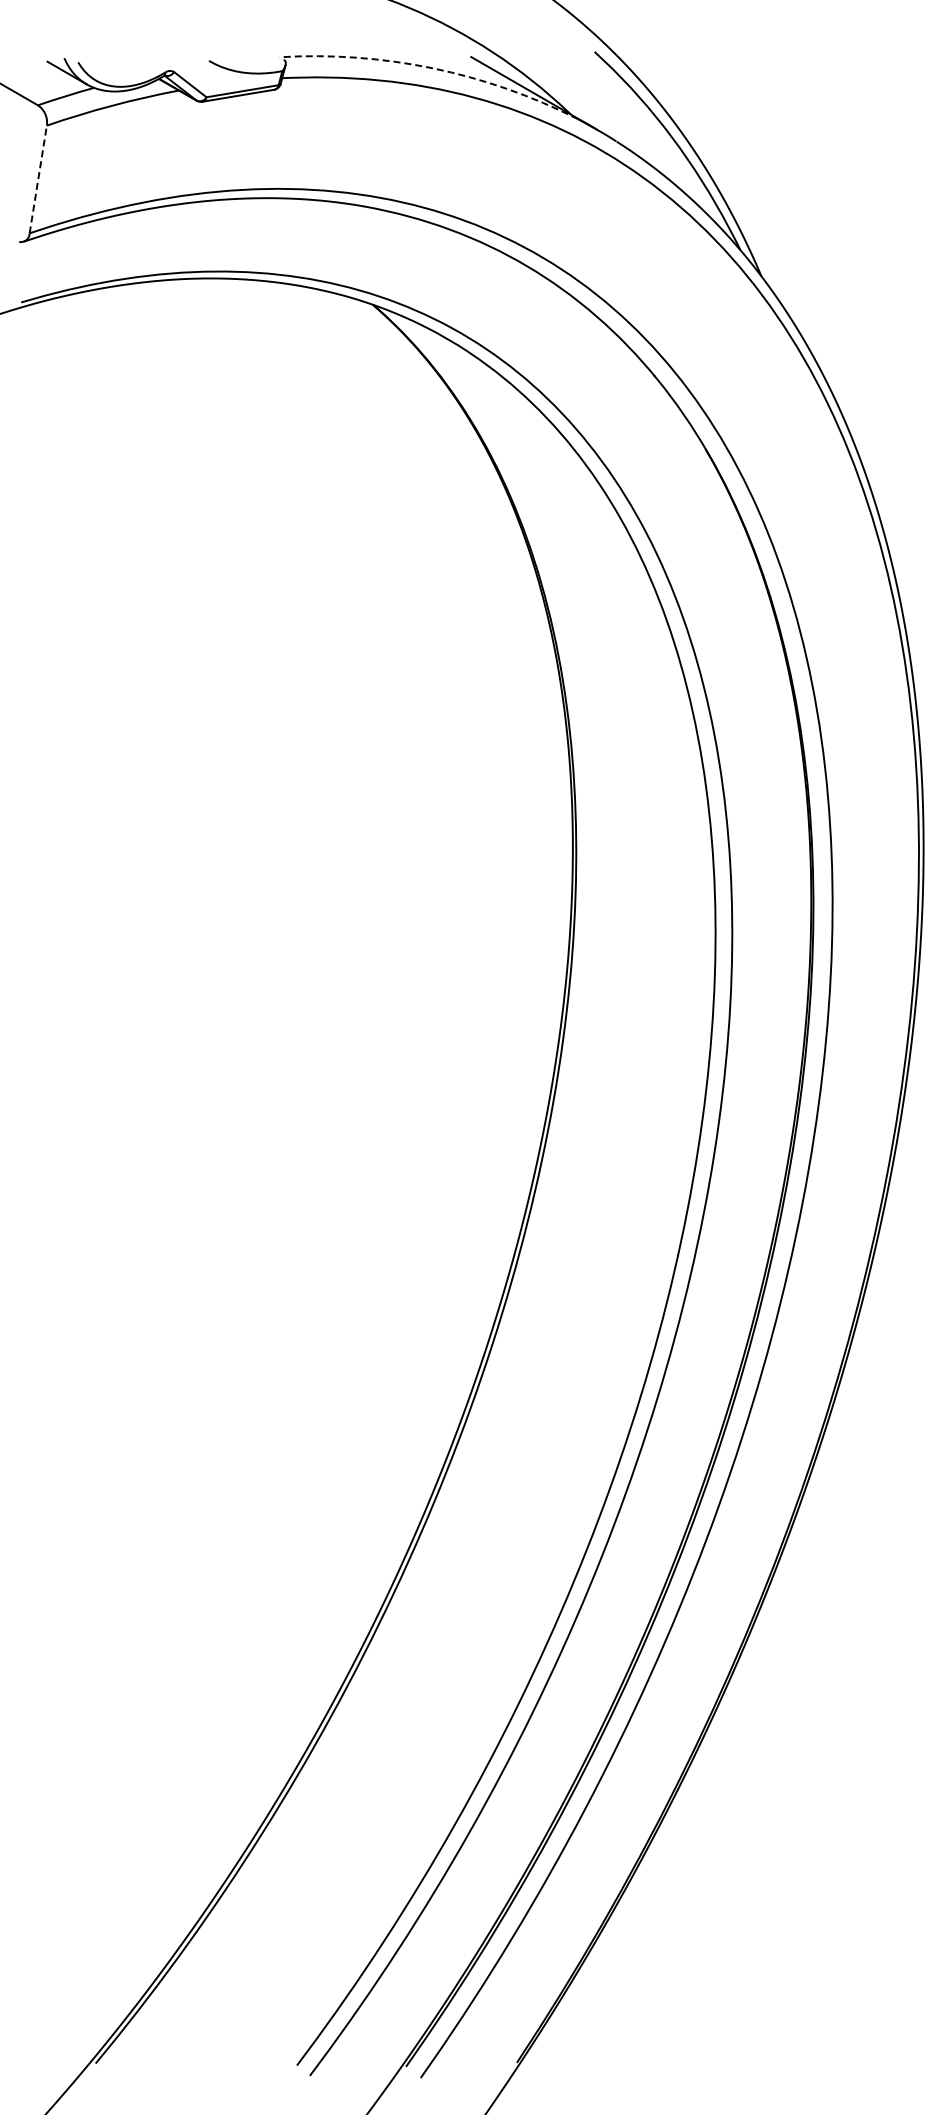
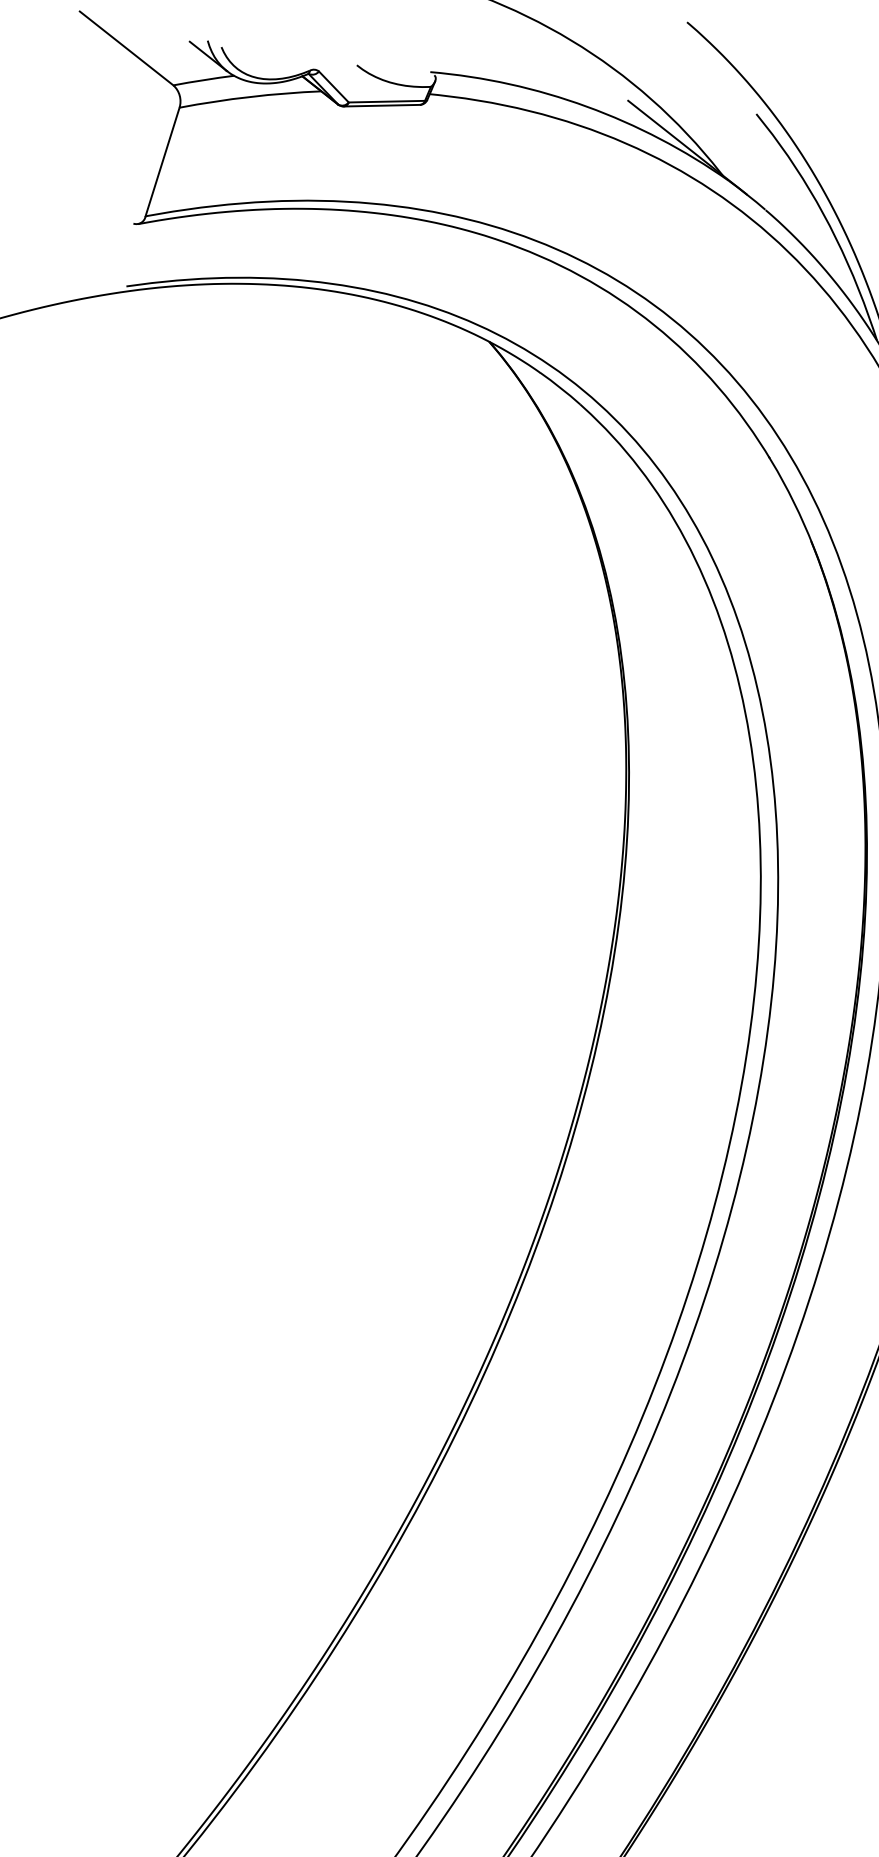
arc: (432, 68) -> (586, 106), dashed -> solid
line: (38, 179) -> (162, 162), dashed -> solid

